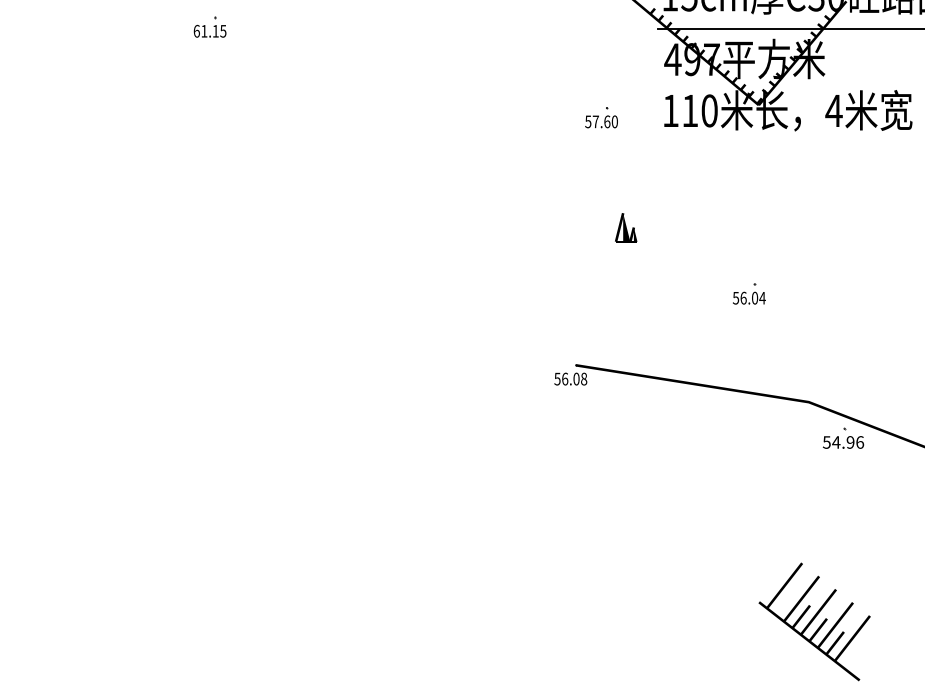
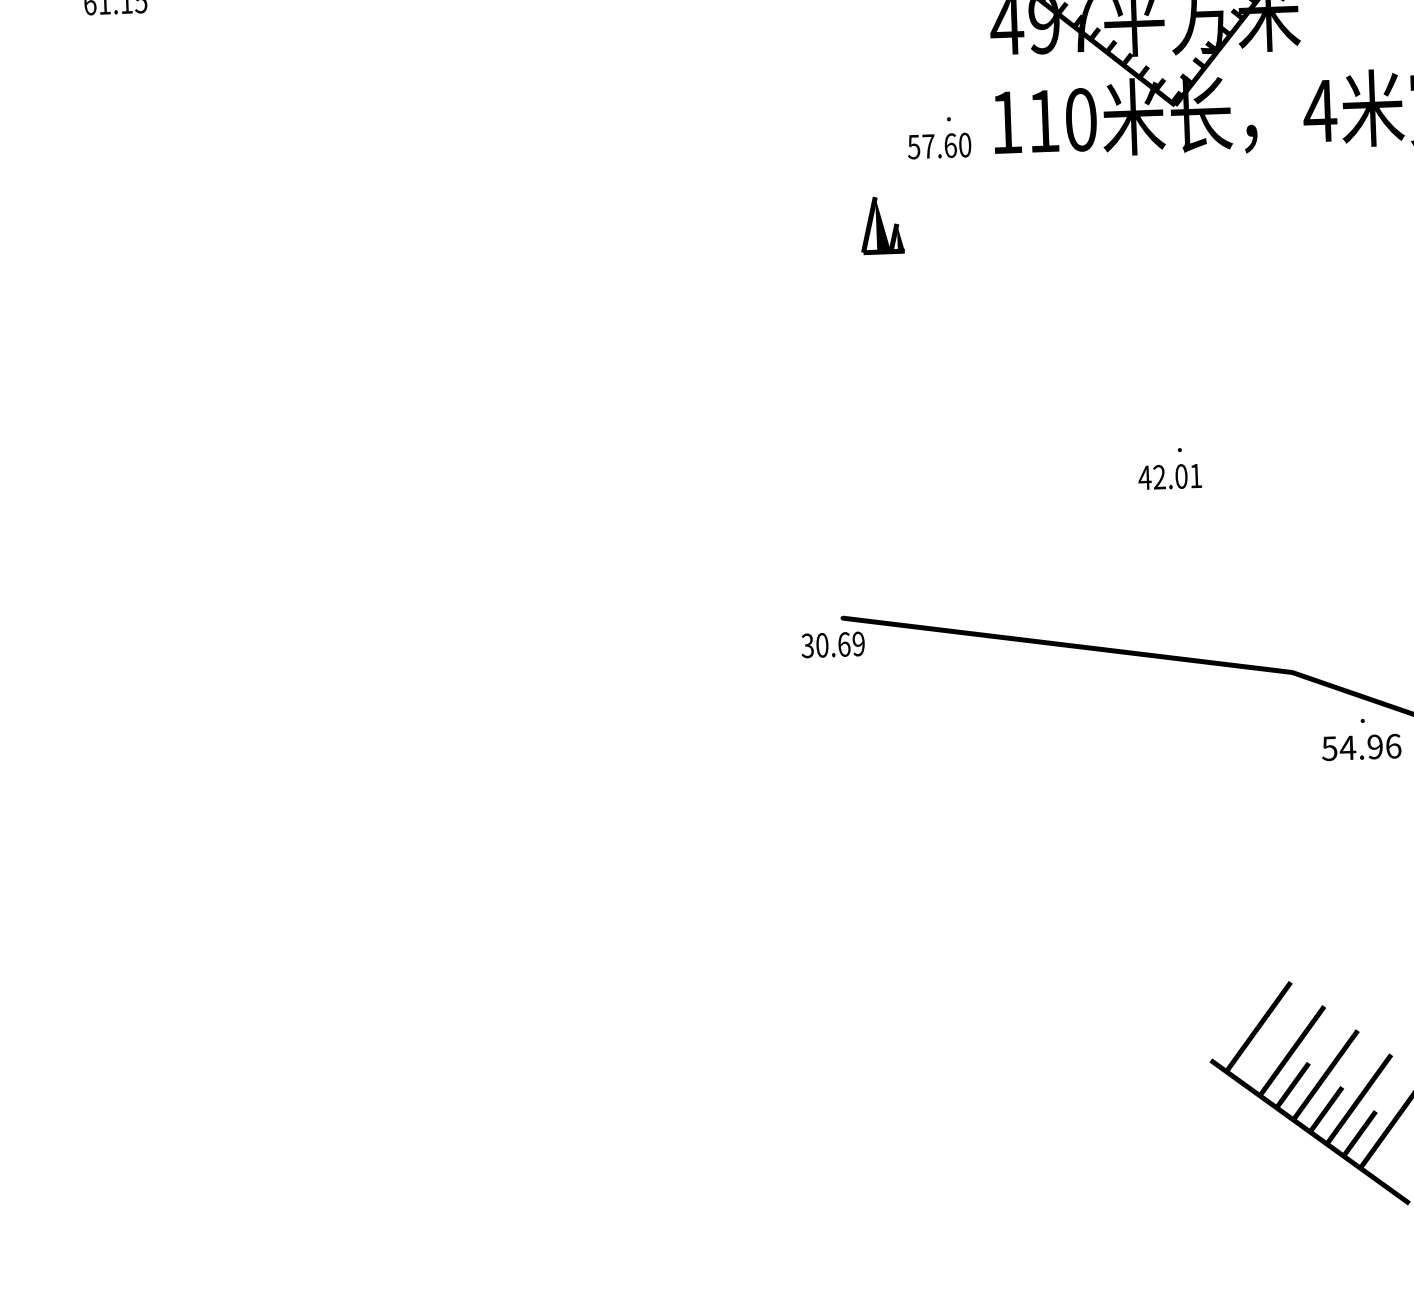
part: (601, 117) -> (939, 137), moved
part: (626, 227) -> (882, 224), moved
text: (748, 297) -> (1168, 475), 56.04 -> 42.01
text: (570, 378) -> (832, 643), 56.08 -> 30.69

